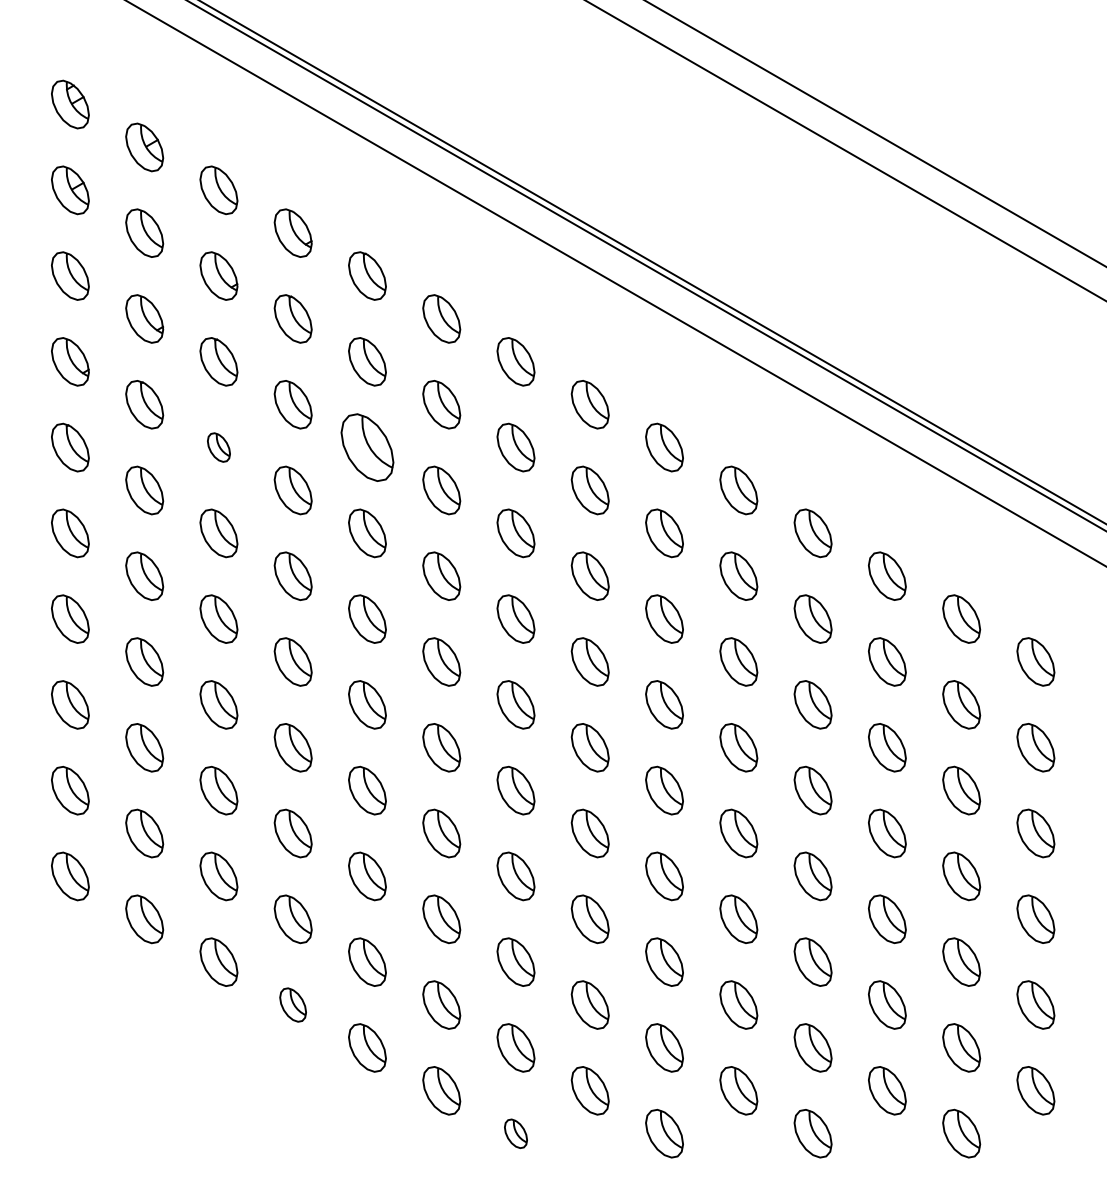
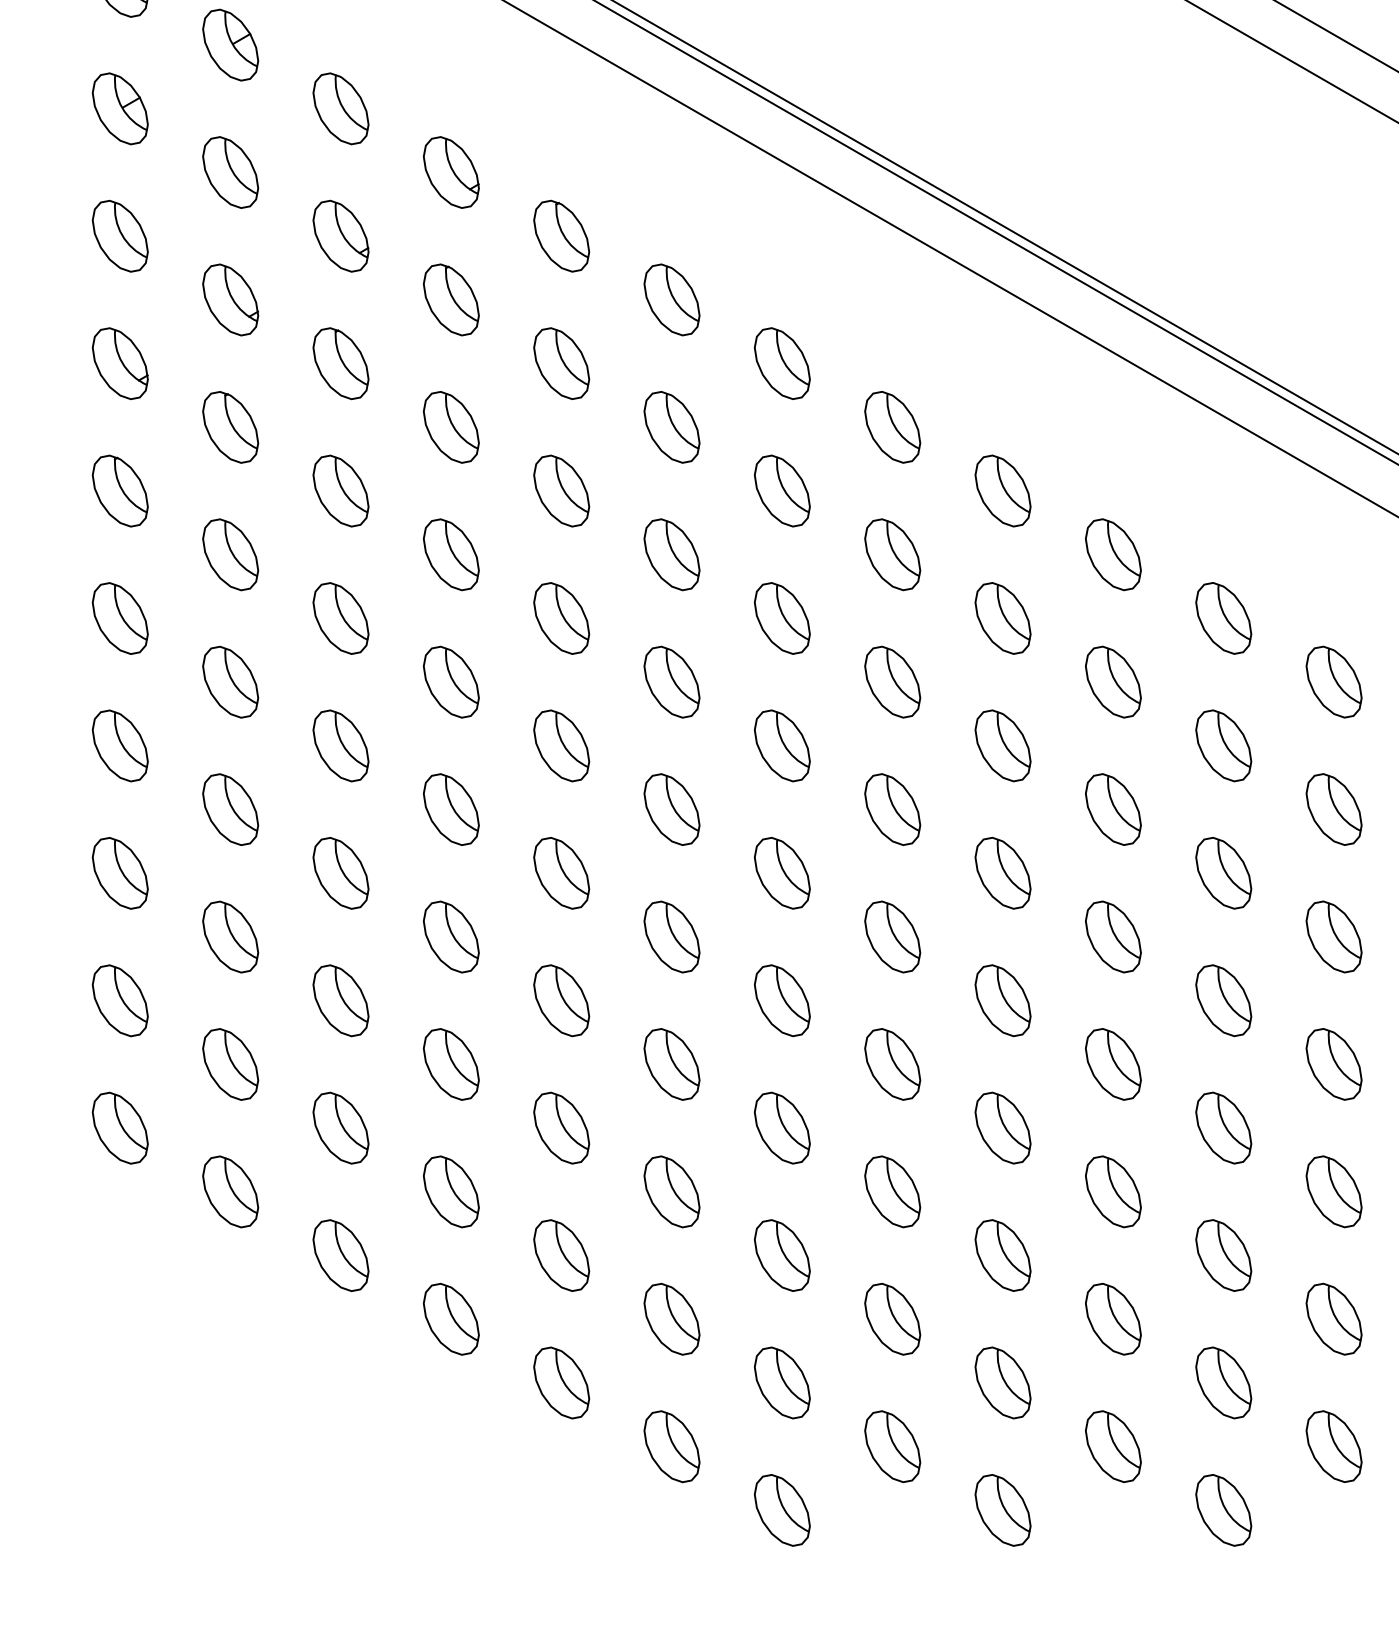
part: (218, 447) -> (340, 490), size x1.67
part: (367, 447) -> (561, 490), size x0.71
part: (292, 1004) -> (450, 1318), size x1.43
part: (515, 1133) -> (781, 1510), size x1.67

